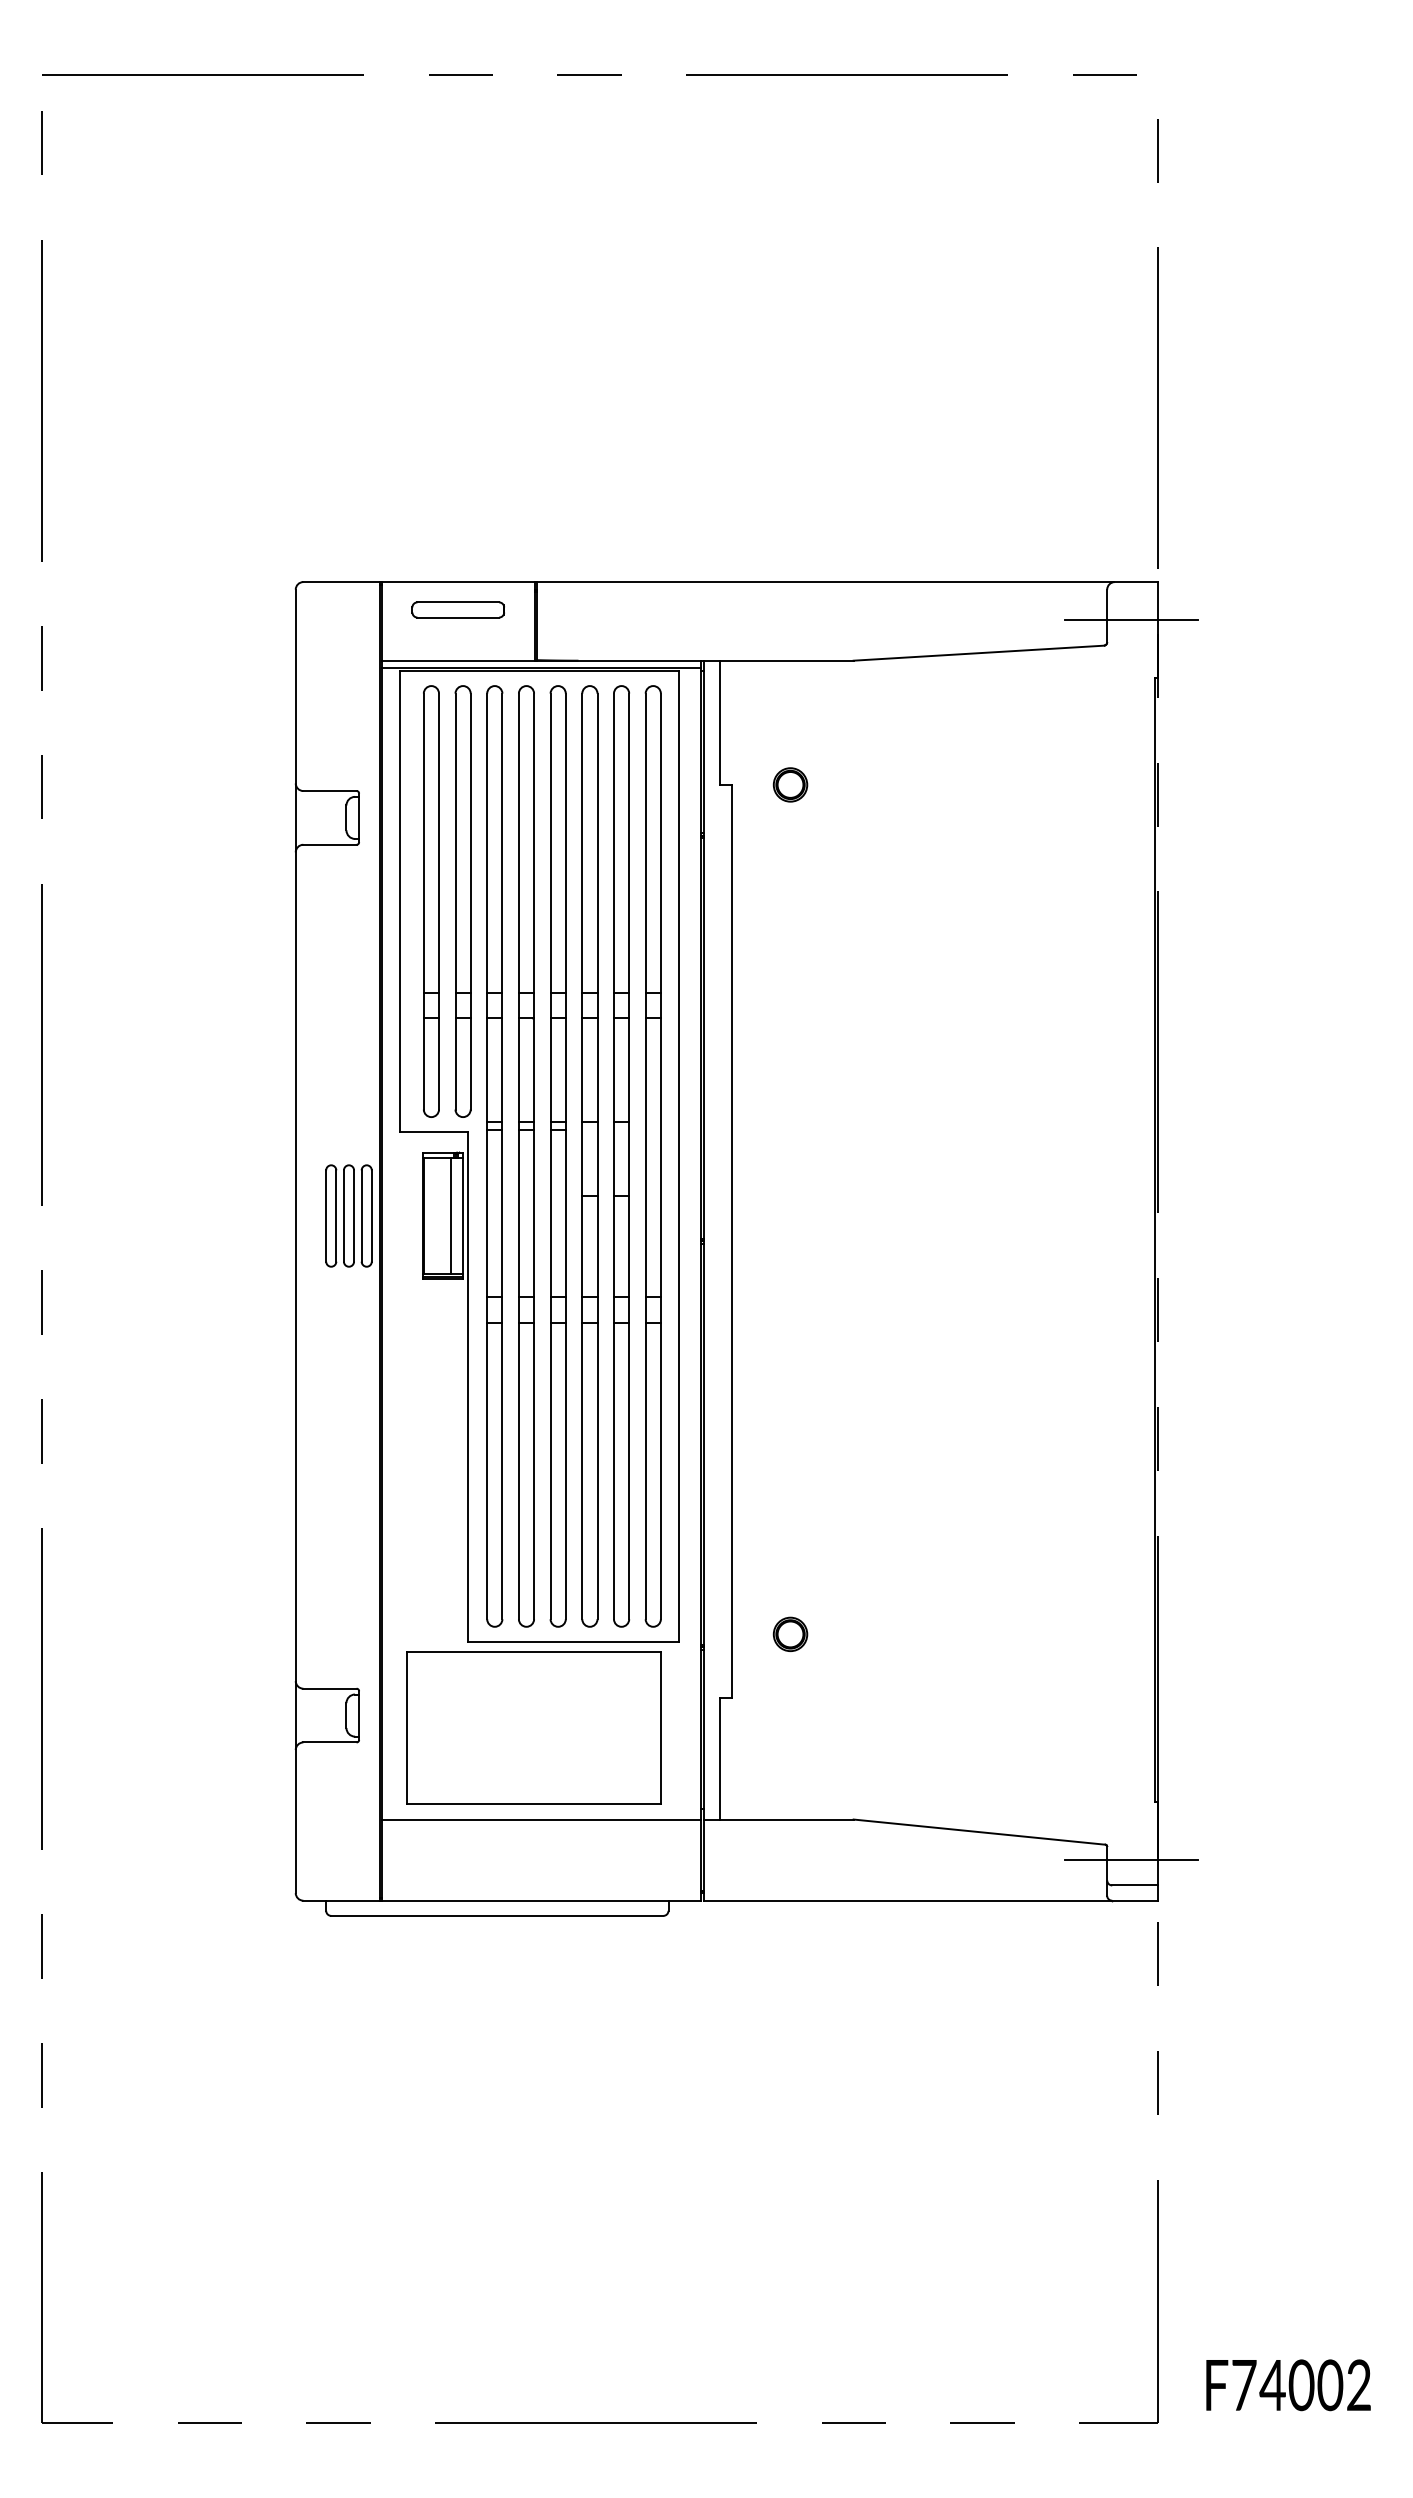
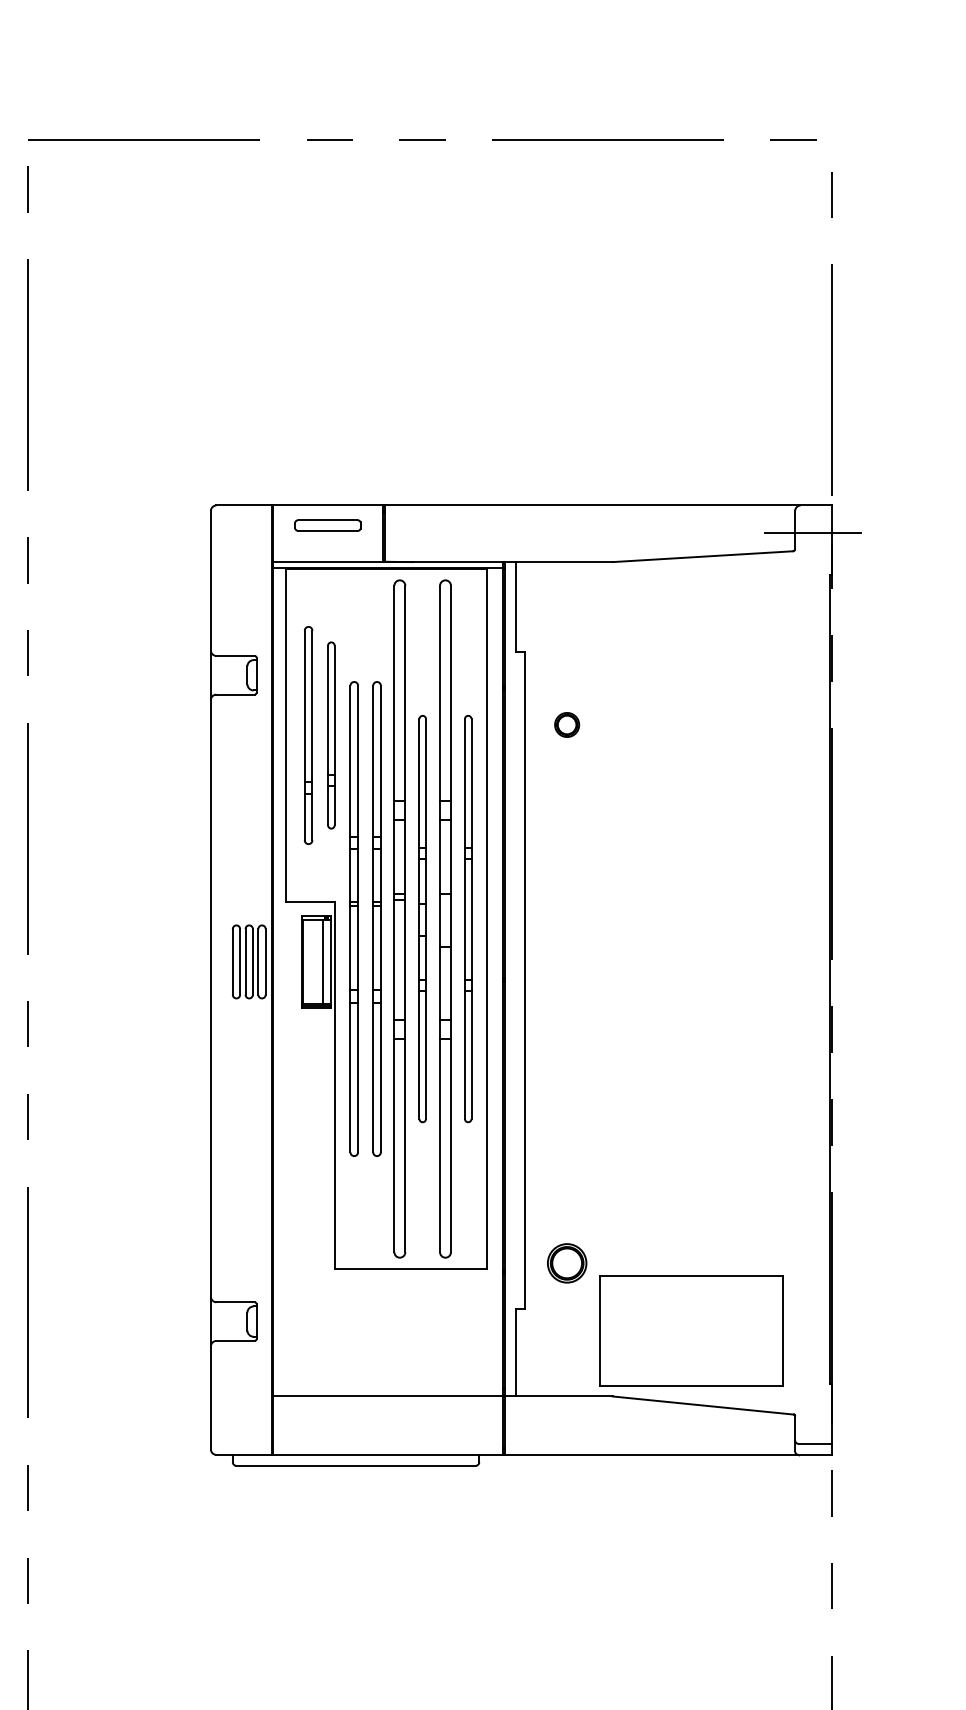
part: (790, 784) -> (567, 724), moved
part: (431, 901) -> (308, 735), size x0.7
part: (462, 901) -> (330, 735), size x0.6
part: (494, 1156) -> (354, 919), size x0.7
part: (526, 1156) -> (377, 919), size x0.7
part: (589, 1156) -> (422, 919), size x0.6
part: (652, 1156) -> (467, 919), size x0.6
part: (790, 1633) -> (567, 1262), size x1.6
part: (533, 1727) -> (690, 1330), moved
line: (1131, 1860) -> (812, 1425), removed

